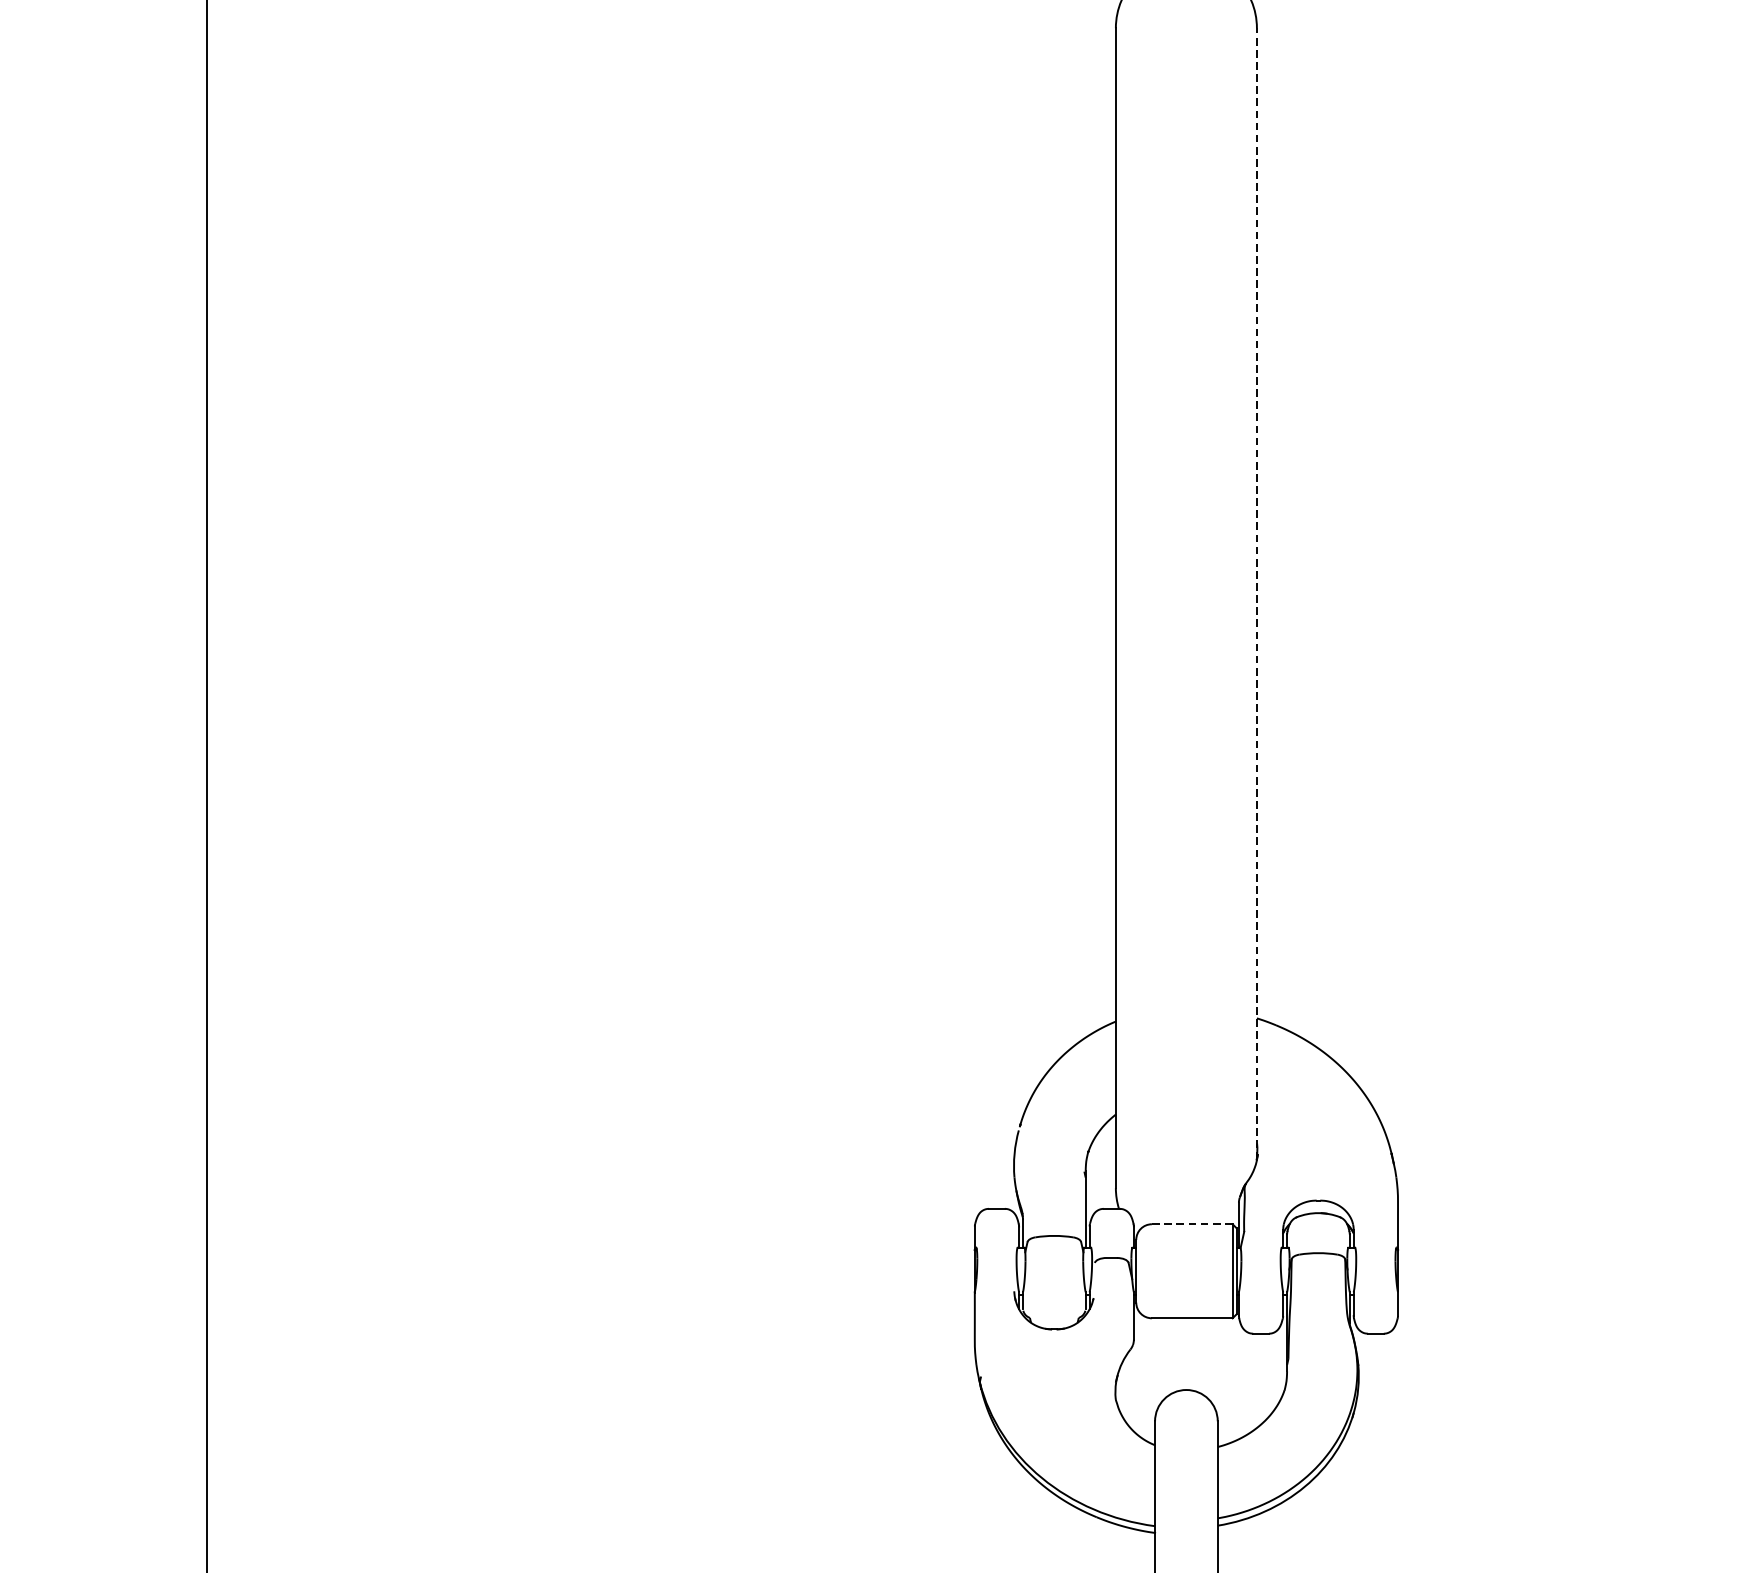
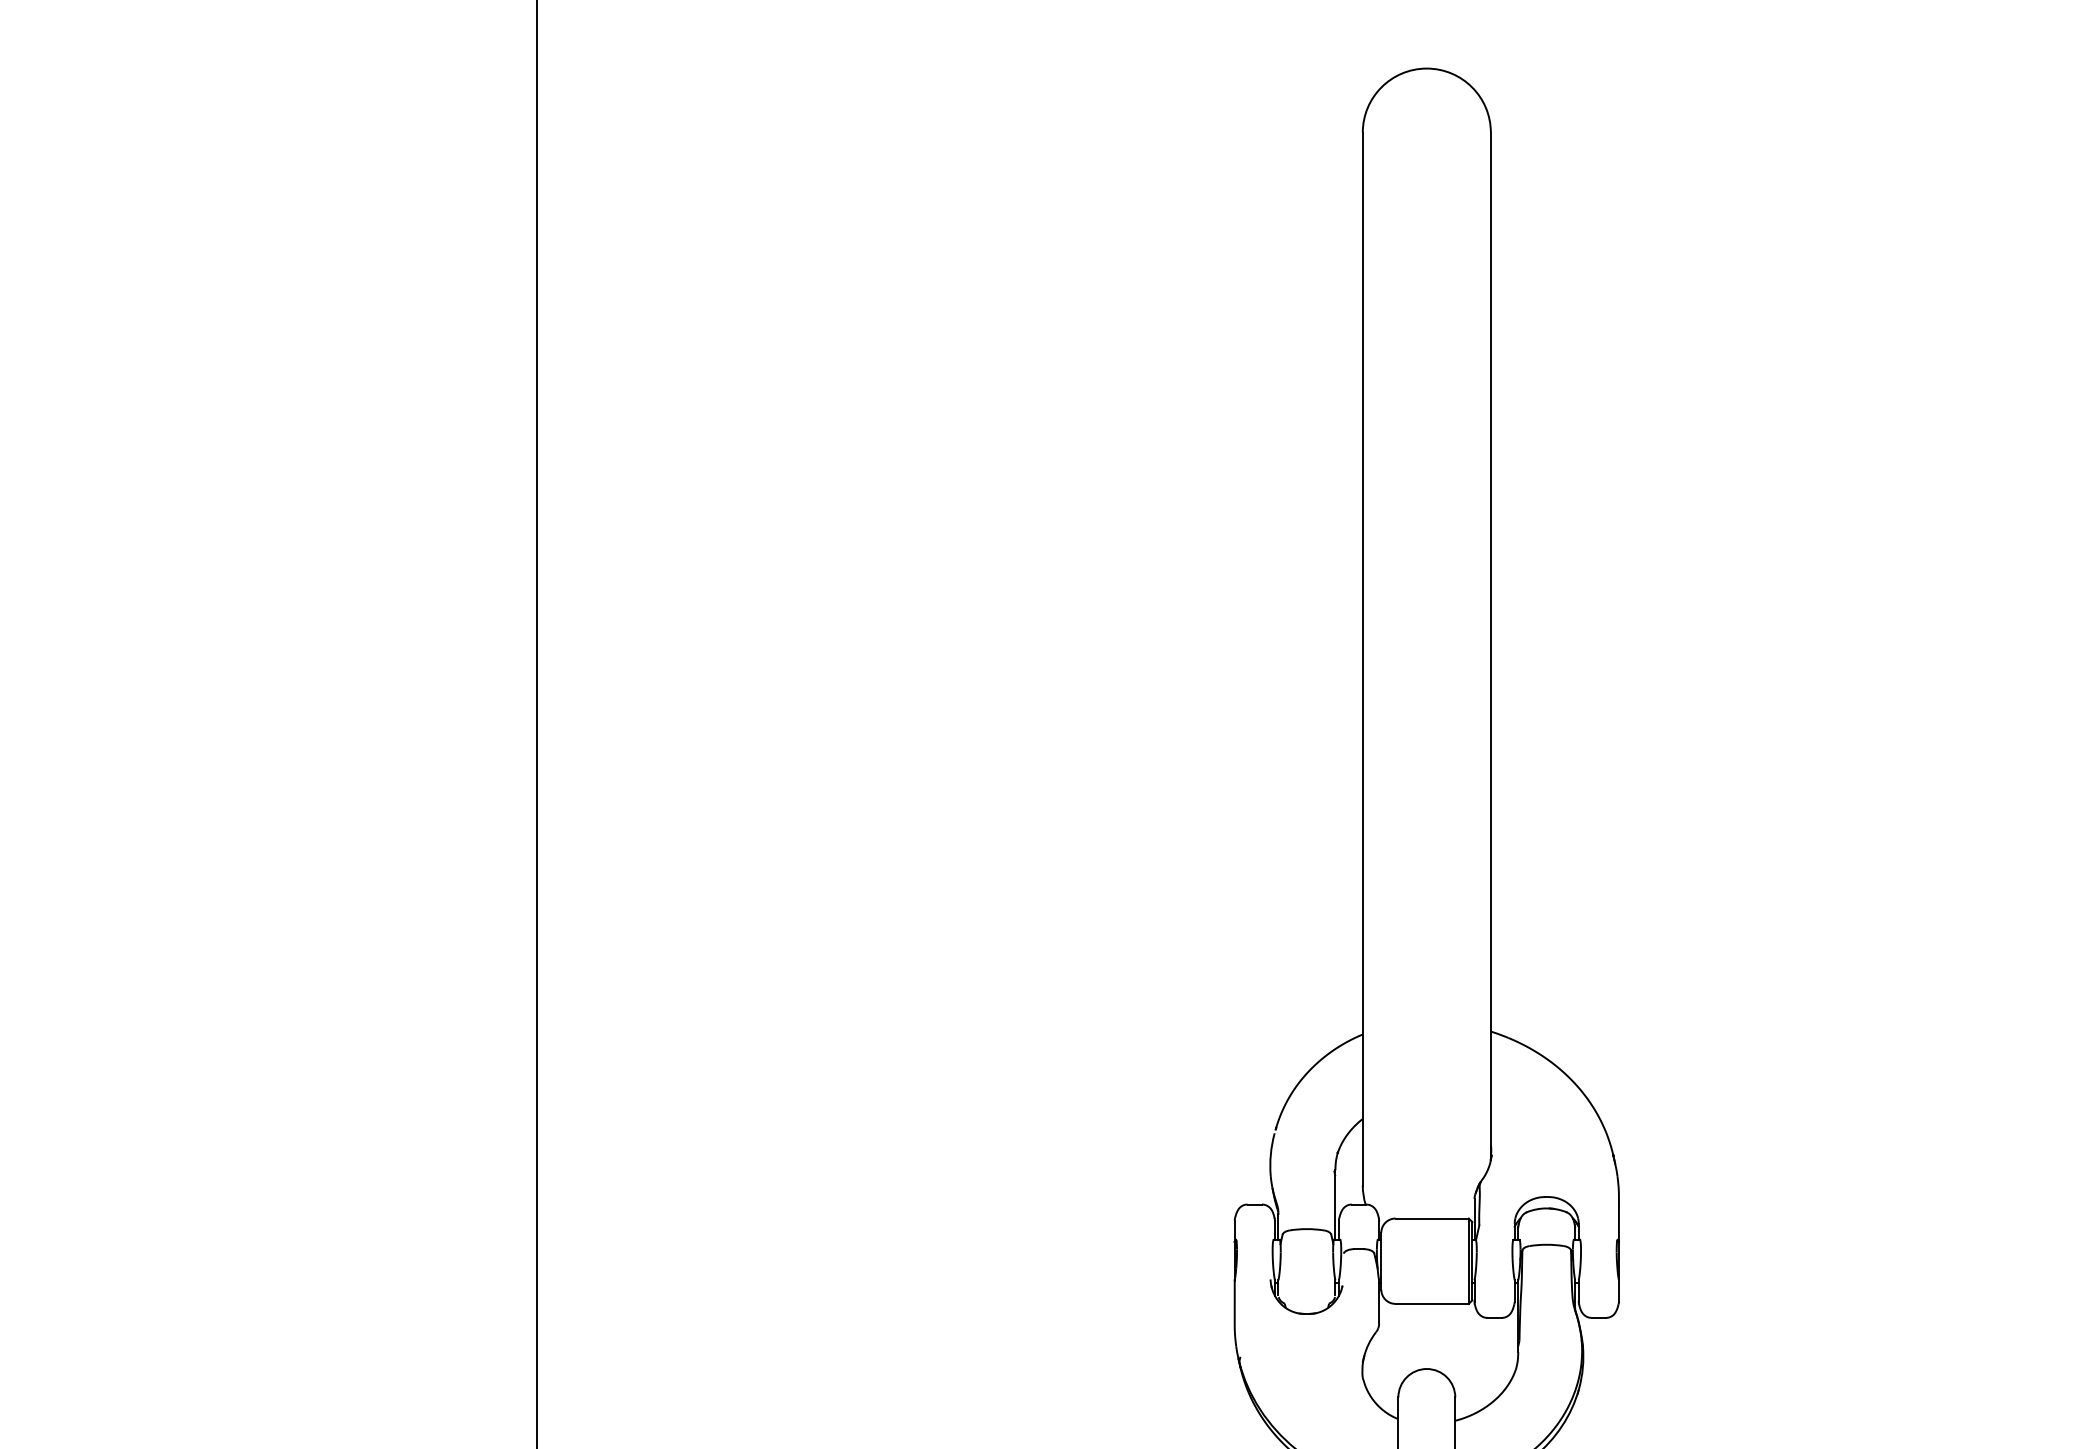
line: (1256, 594) -> (1490, 646), dashed -> solid
line: (1192, 1224) -> (1432, 1218), dashed -> solid

